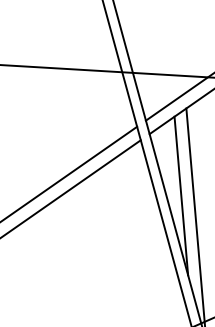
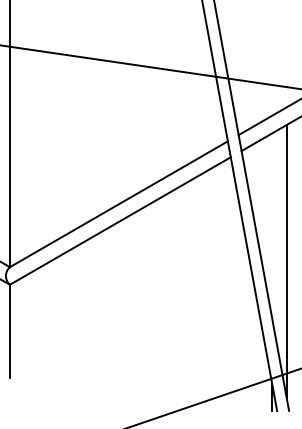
line: (181, 195) -> (272, 225), removed

